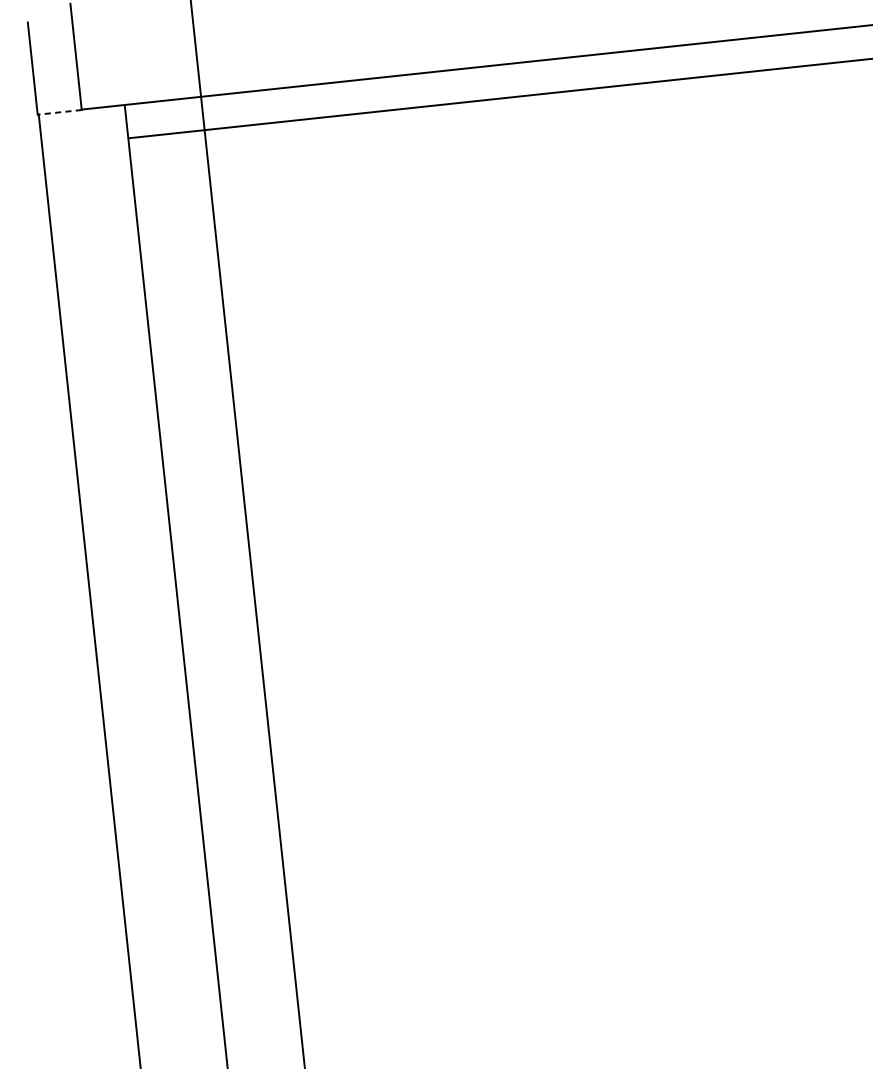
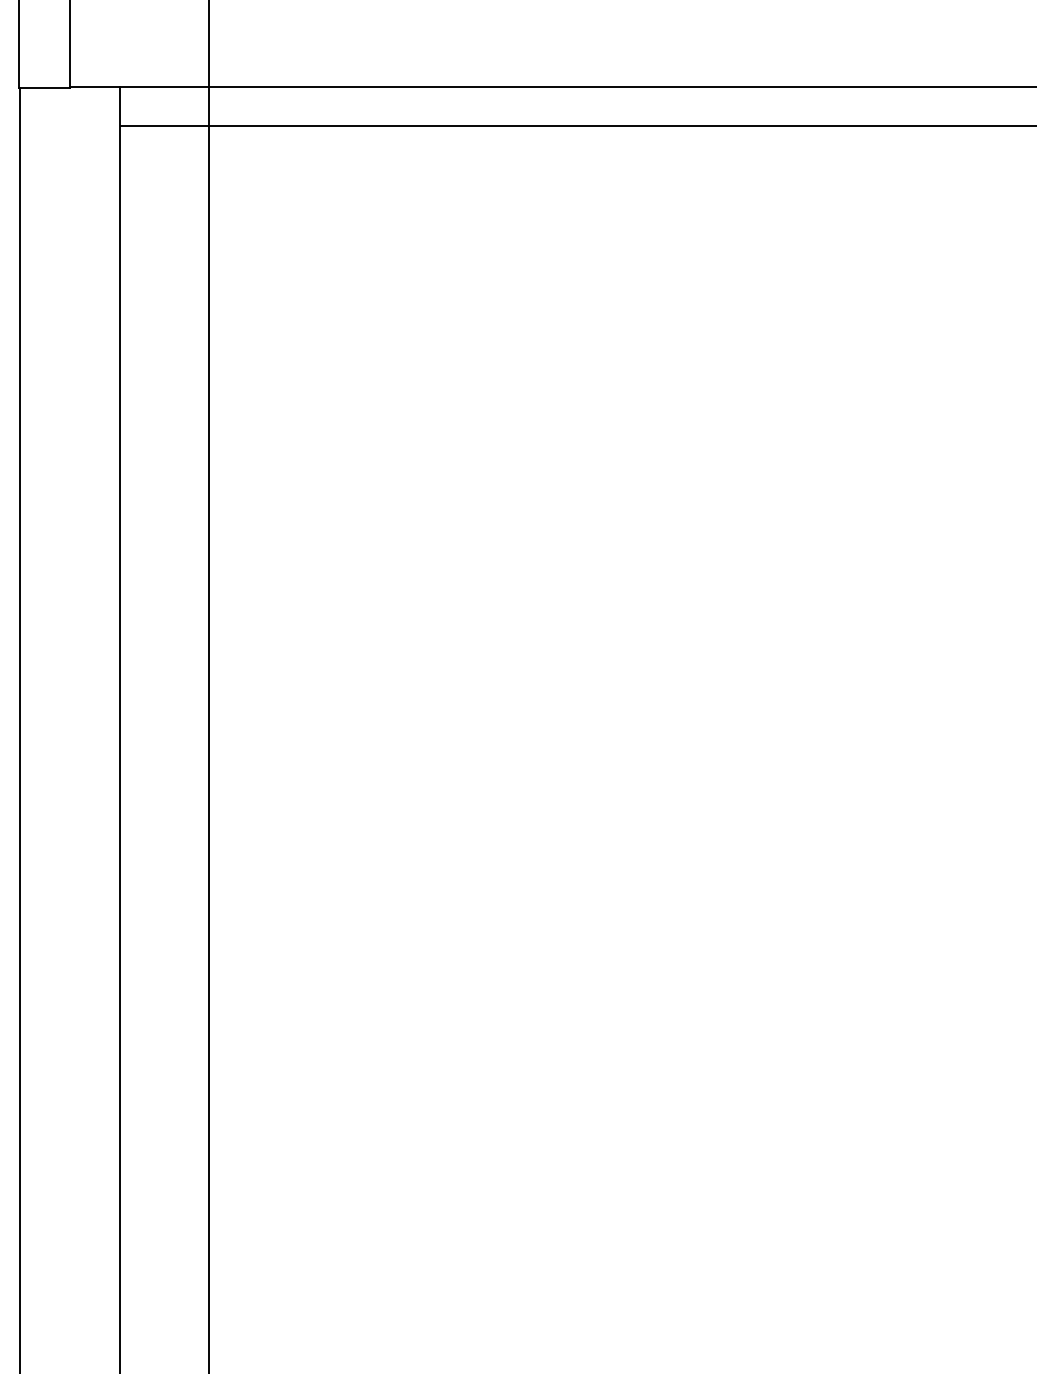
line: (59, 112) -> (44, 87), dashed -> solid

